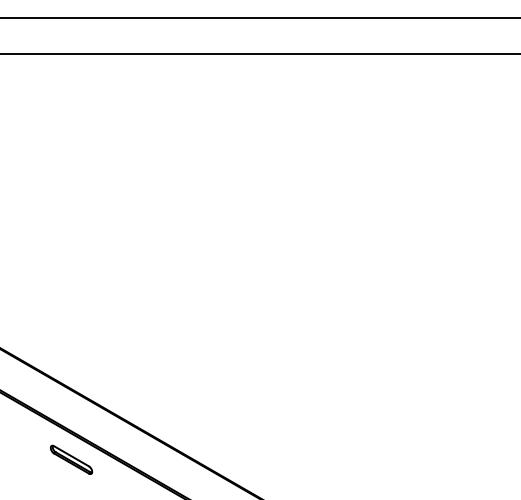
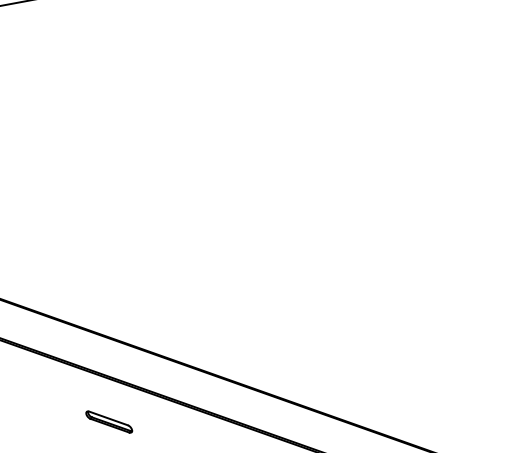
part: (71, 459) -> (109, 421), moved

